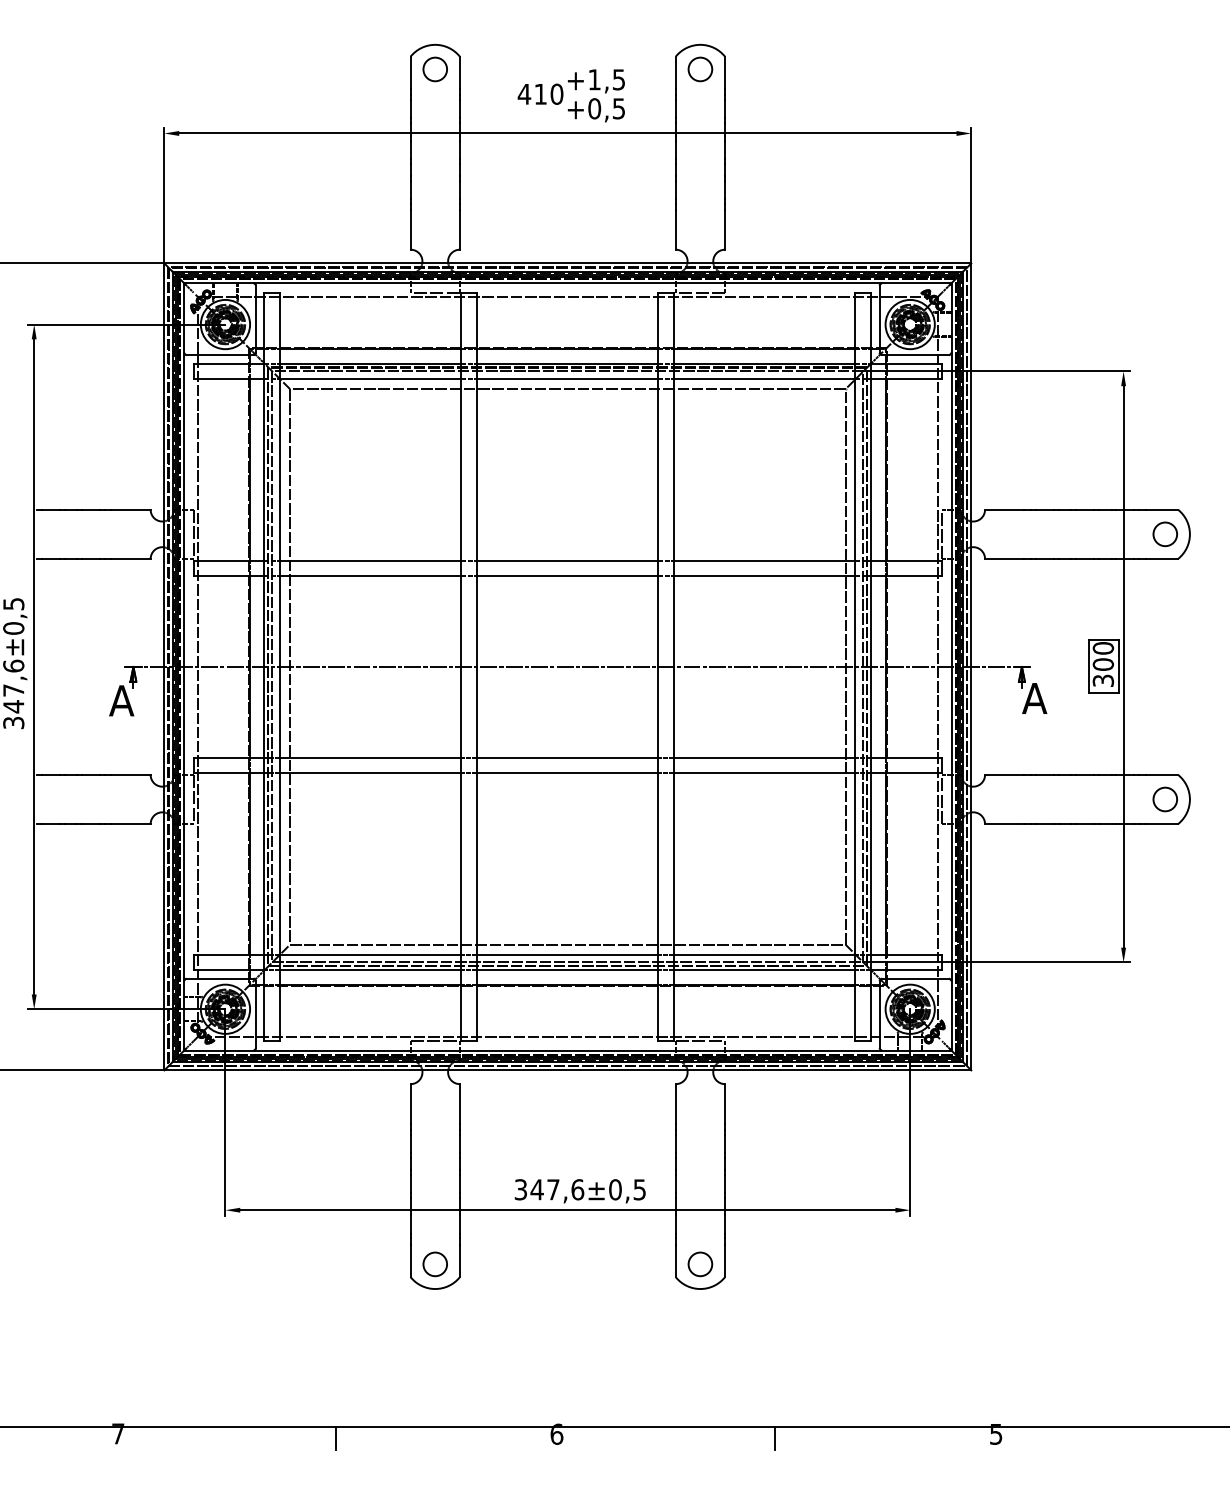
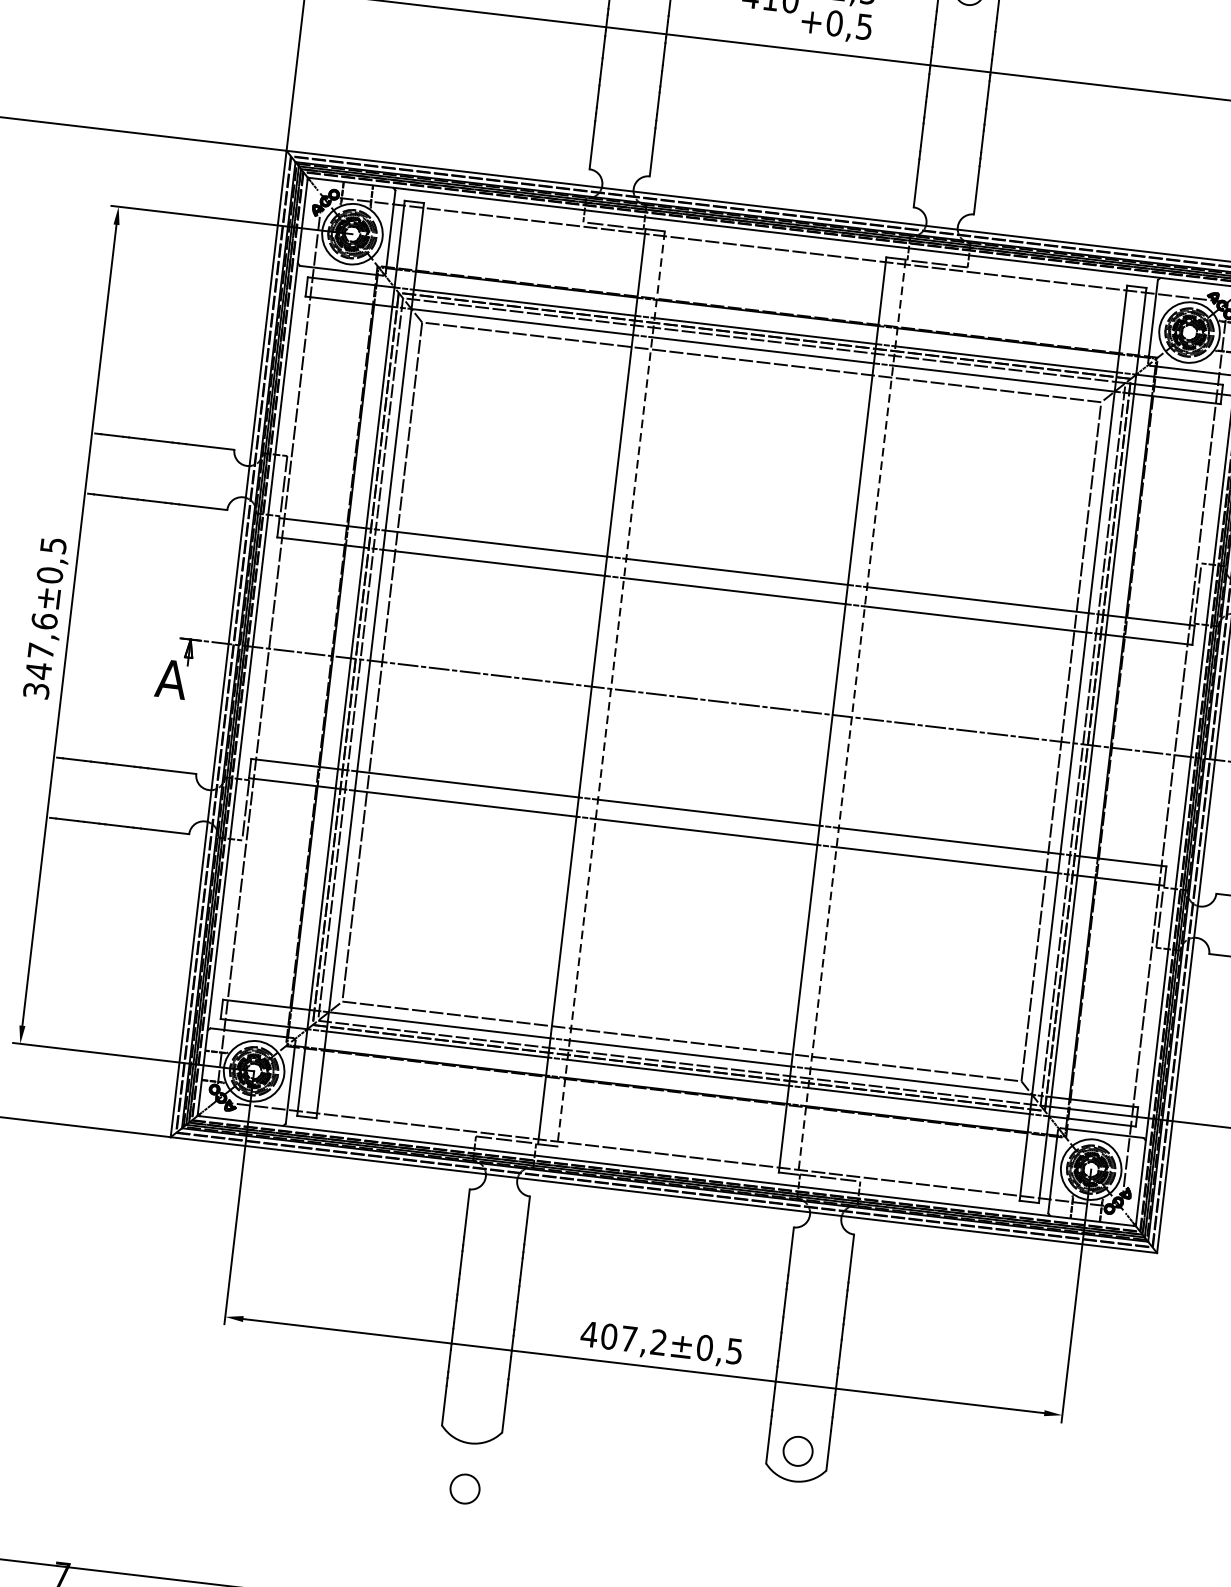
line: (477, 667) -> (611, 689), solid -> dashed
line: (674, 667) -> (852, 717), solid -> dashed
text: (549, 1189) -> (624, 1338), 347,6 -> 407,2
circle: (434, 1264) -> (464, 1489), moved

